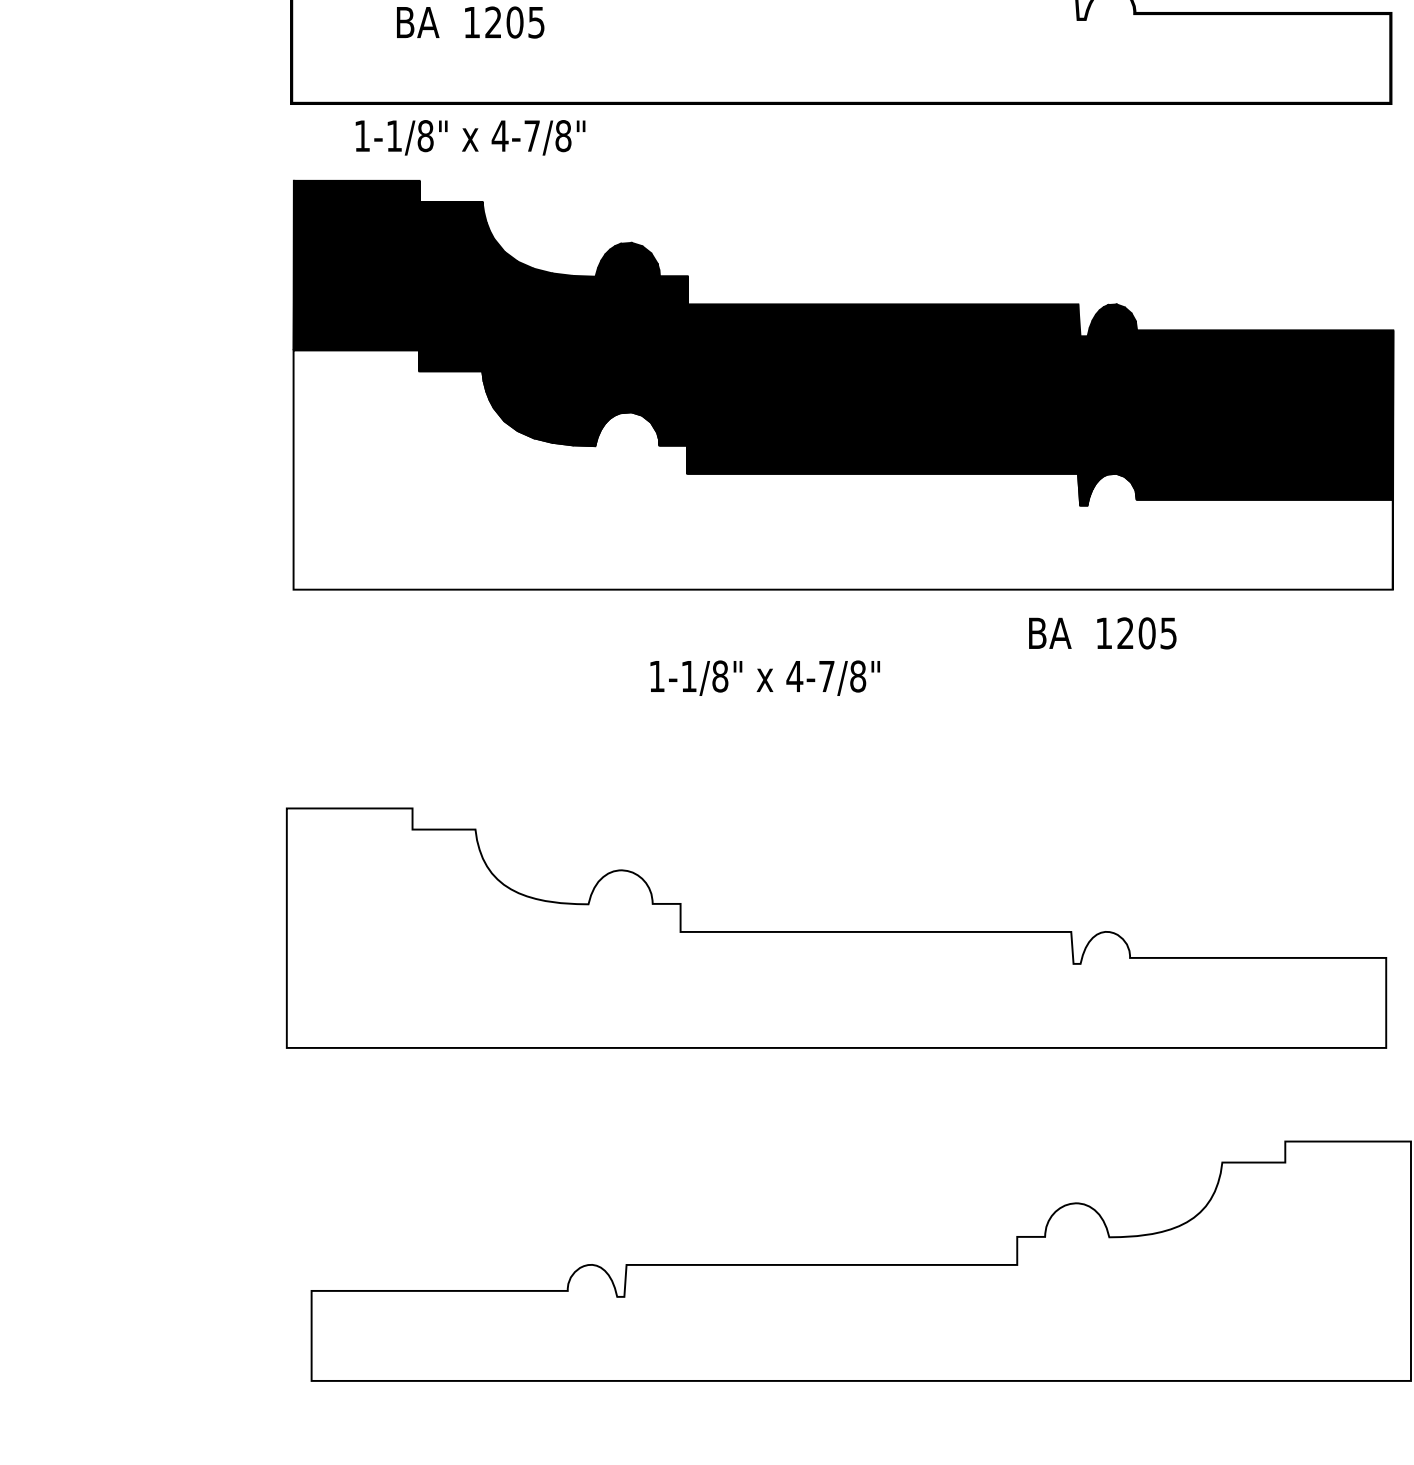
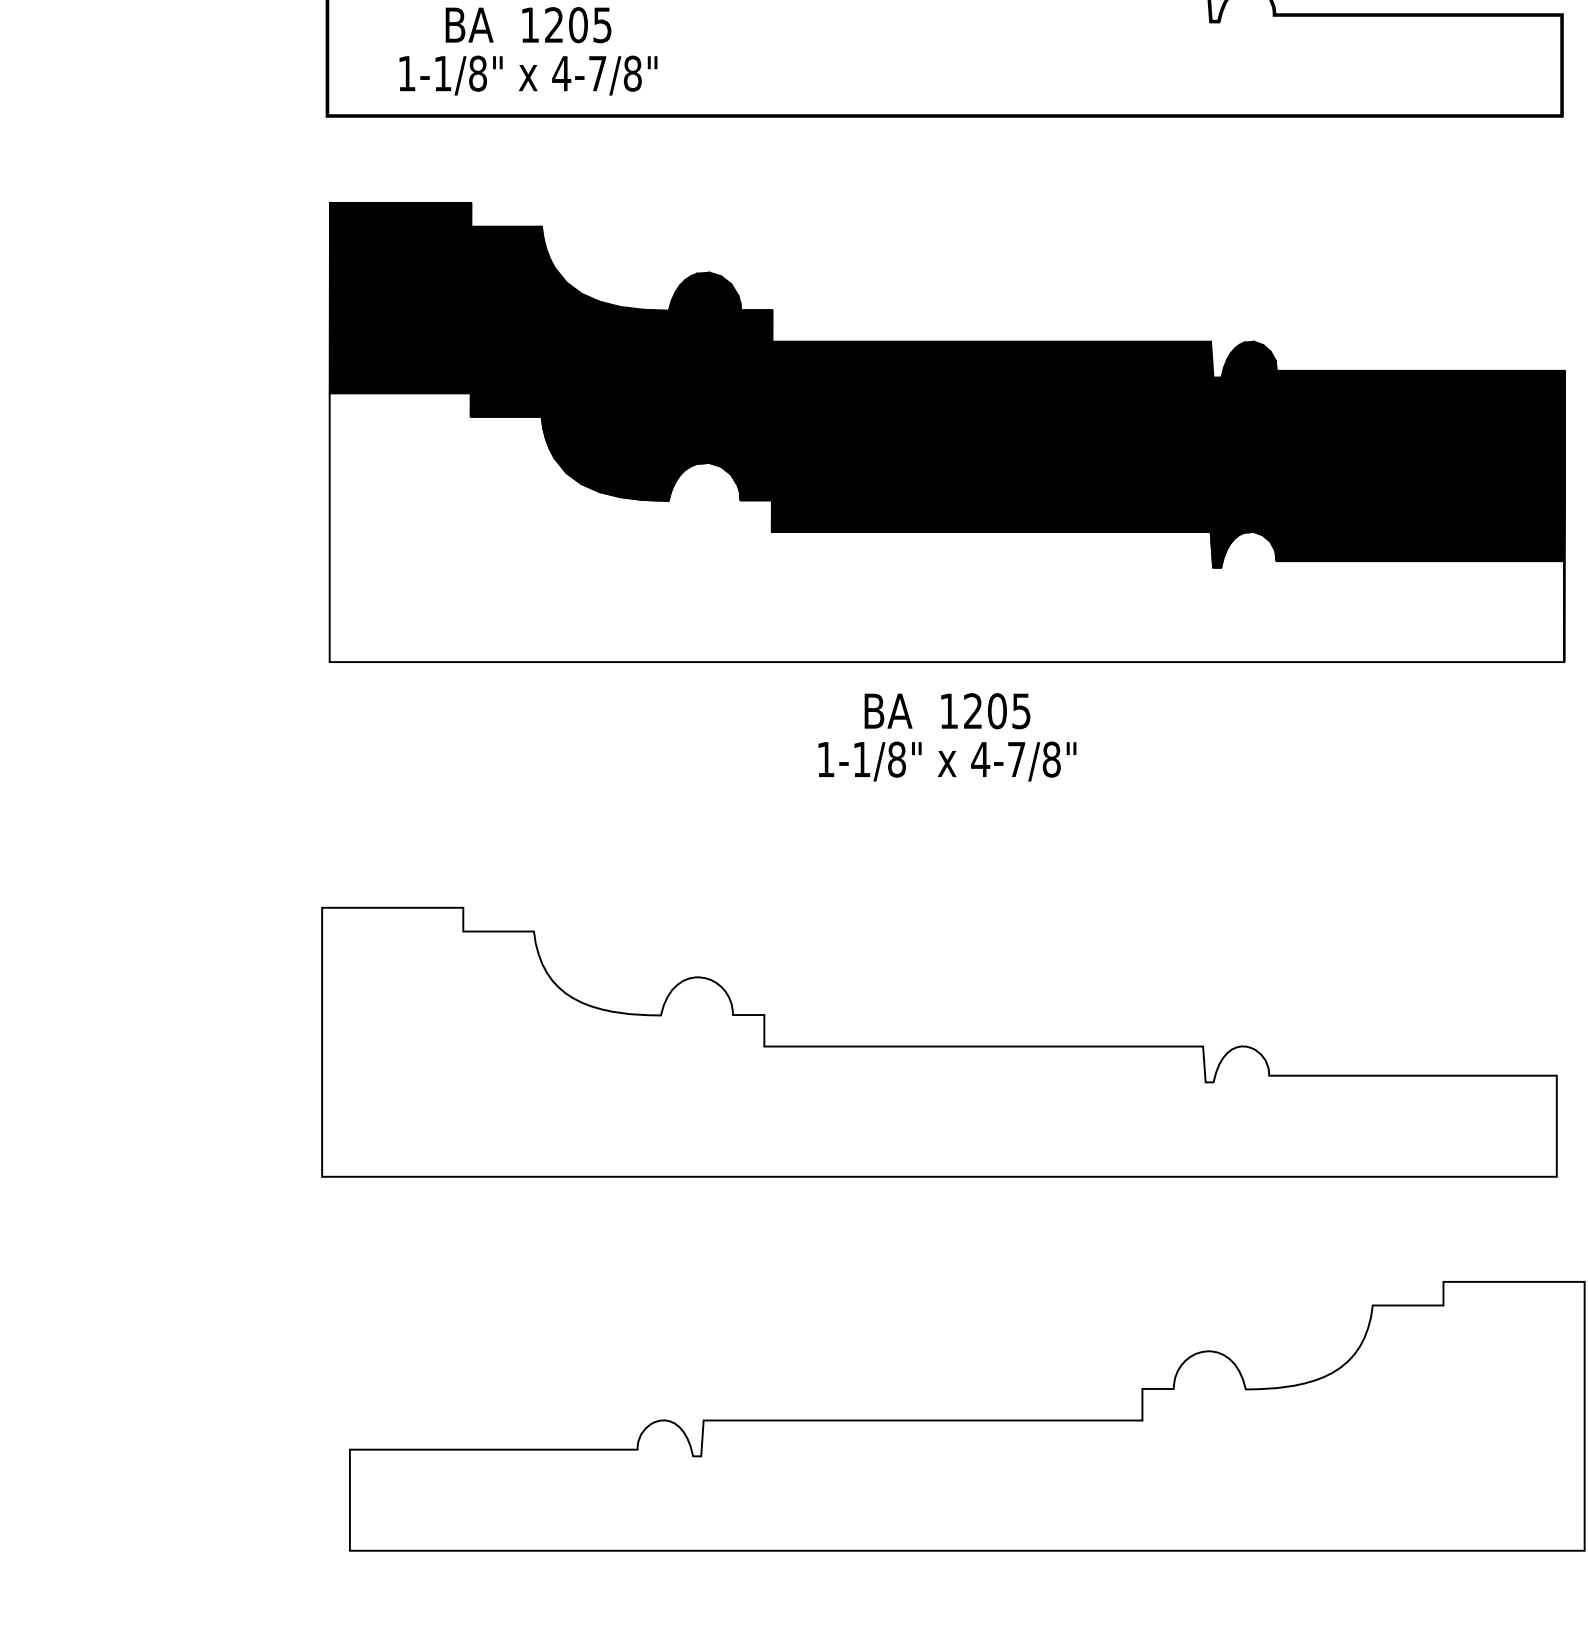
text: (470, 137) -> (528, 75), moved
text: (1102, 633) -> (947, 711), moved
text: (765, 678) -> (947, 761), moved

